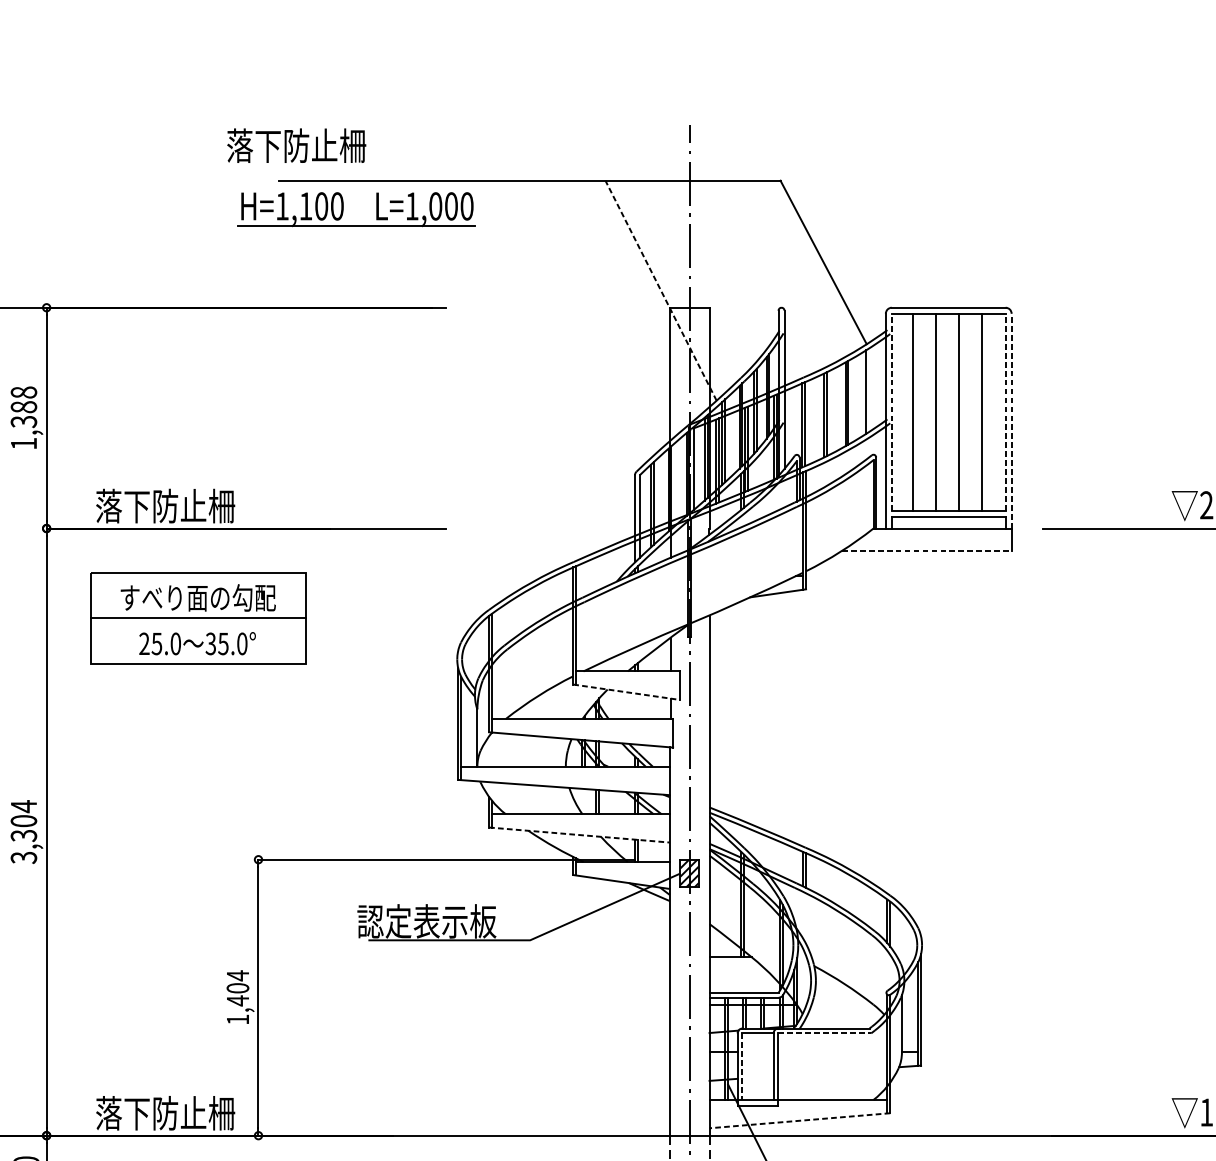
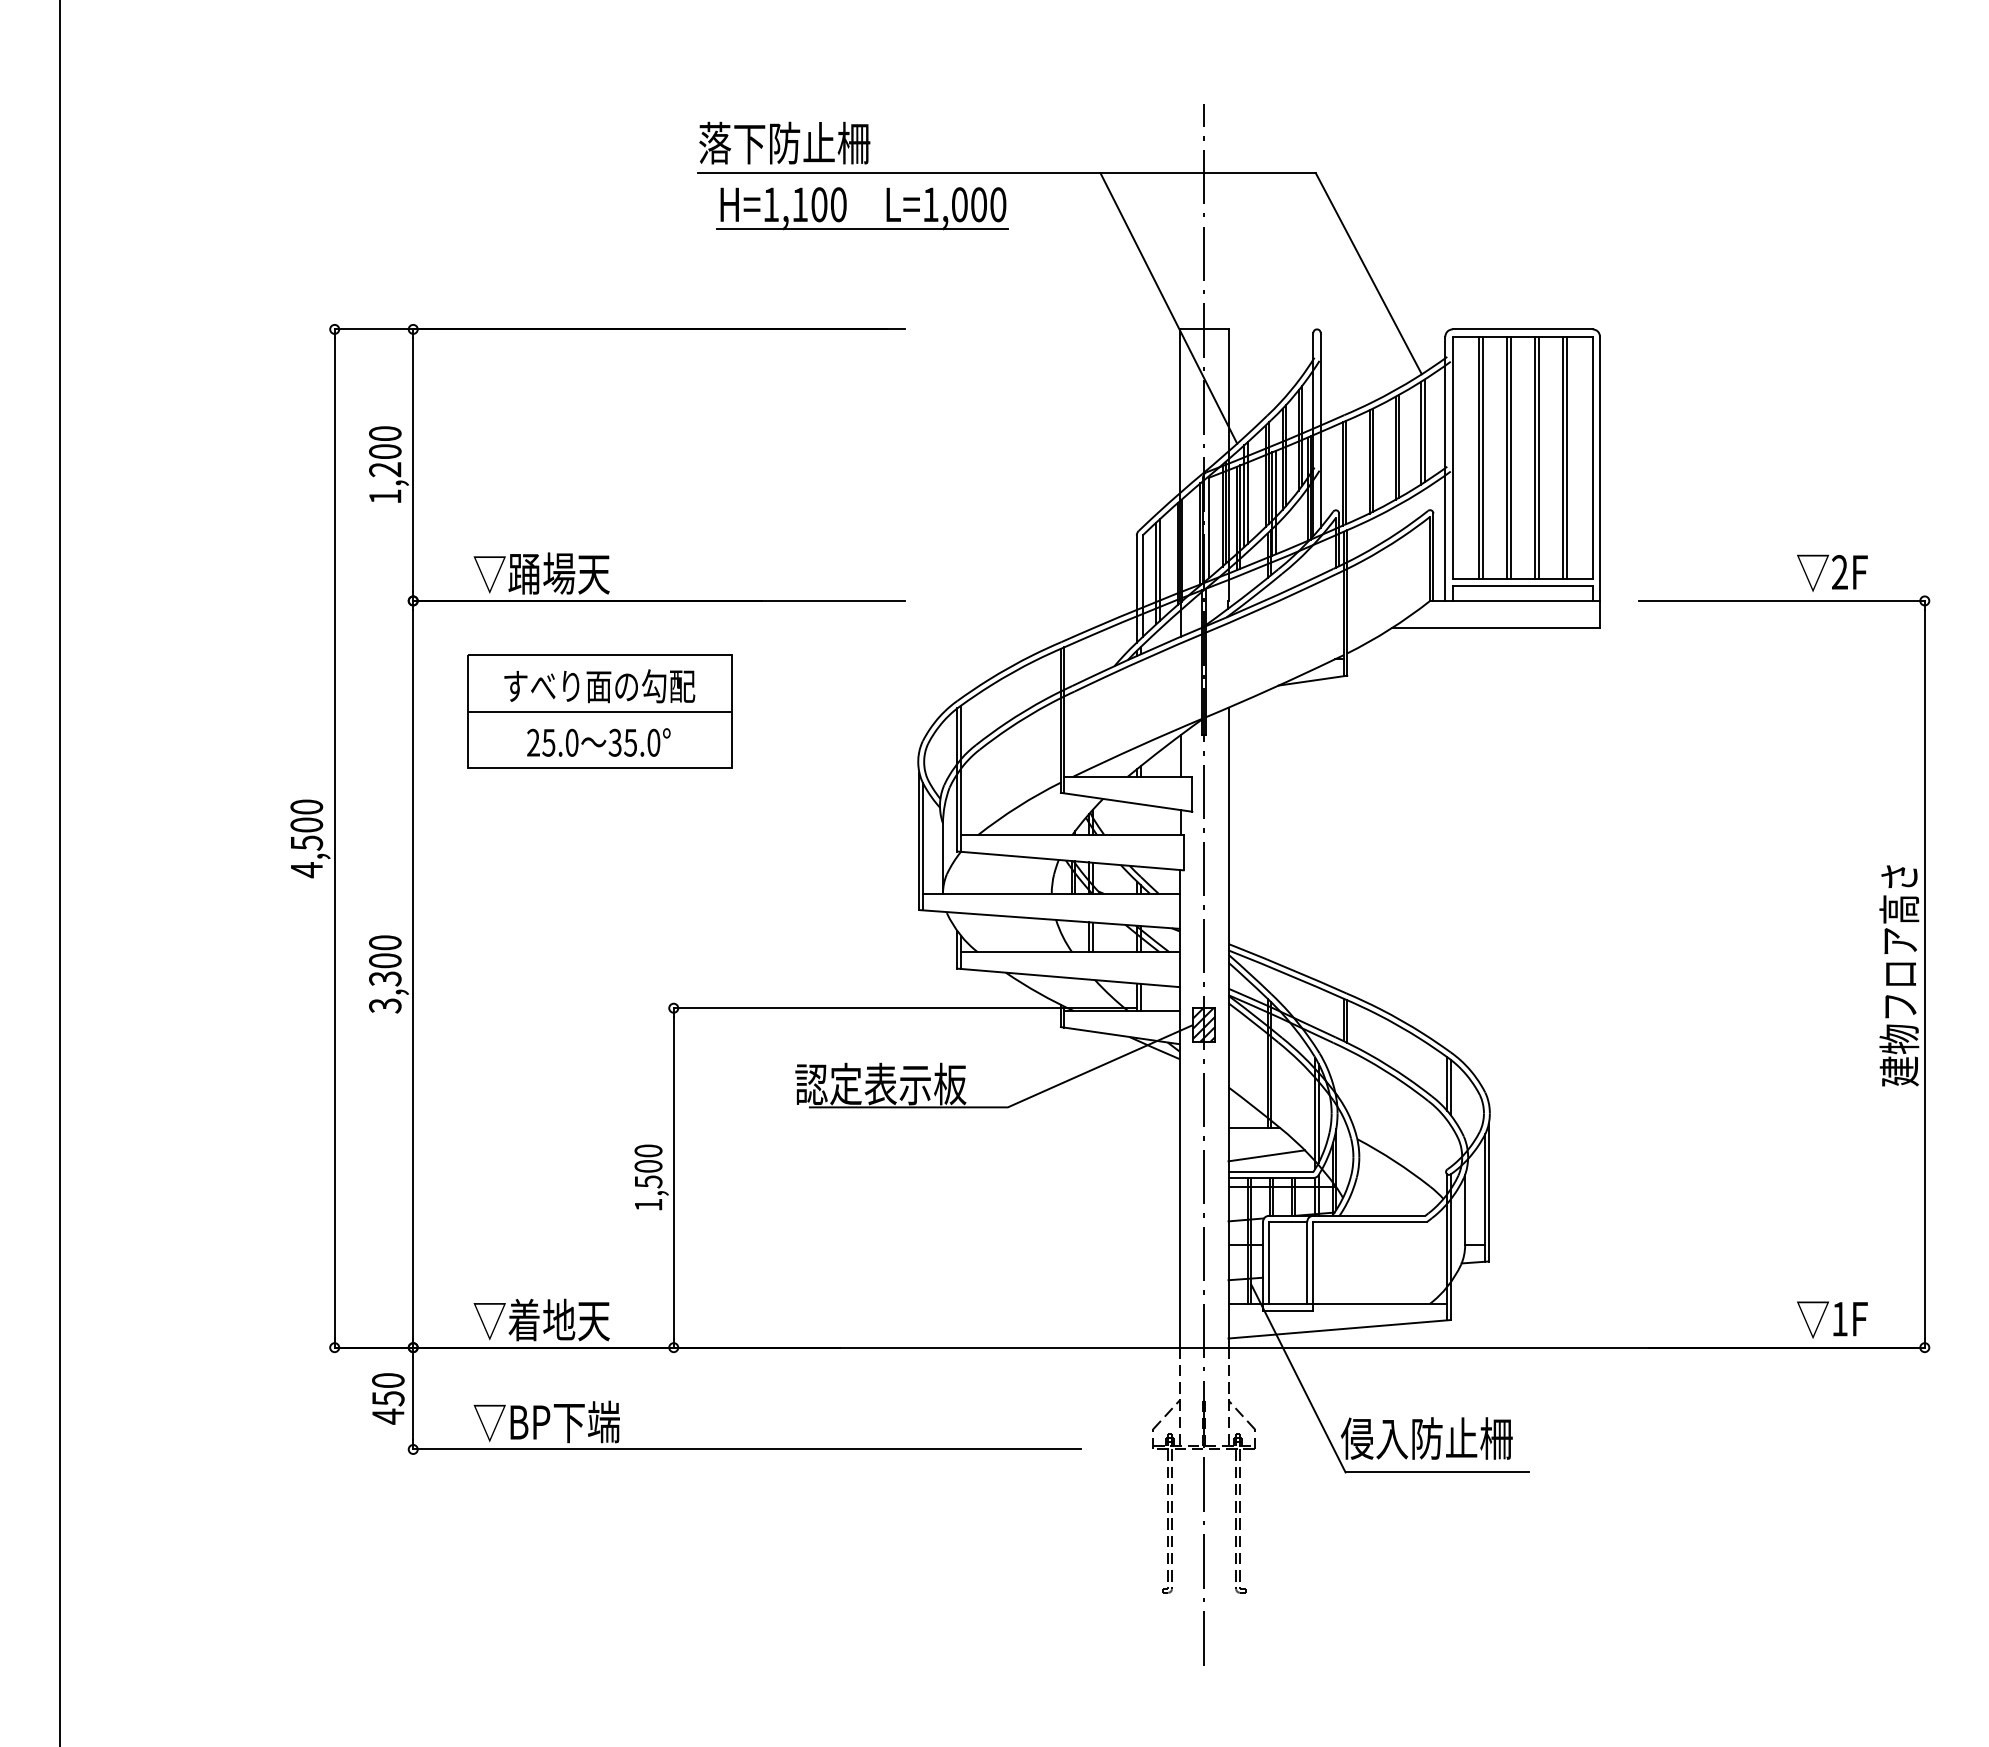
text: (296, 145) -> (784, 142), moved
part: (343, 209) -> (846, 208), moved
line: (660, 290) -> (1168, 308), dashed -> solid
line: (868, 389) -> (1424, 430), added
text: (24, 407) -> (385, 451), 1,388 -> 1,200
line: (891, 411) -> (1452, 457), dashed -> solid
line: (916, 411) -> (1482, 457), added
line: (938, 411) -> (1510, 457), added
line: (961, 411) -> (1538, 457), added
line: (984, 411) -> (1566, 457), added
line: (1005, 411) -> (1592, 457), dashed -> solid
line: (1012, 420) -> (1600, 468), dashed -> solid
text: (165, 506) -> (559, 573), 落下防止柵 -> ▽踊場天
line: (927, 550) -> (1496, 628), dashed -> solid
line: (627, 692) -> (1127, 802), dashed -> solid
text: (24, 806) -> (385, 942), 3,304 -> 3,300
line: (579, 834) -> (1068, 977), dashed -> solid
line: (740, 979) -> (1266, 1155), added
text: (237, 988) -> (648, 1166), 1,404 -> 1,500
line: (825, 1033) -> (1370, 1221), dashed -> solid
line: (742, 1066) -> (1268, 1262), dashed -> solid
text: (165, 1112) -> (559, 1319), 落下防止柵 -> ▽着地天
line: (799, 1120) -> (1339, 1329), dashed -> solid

